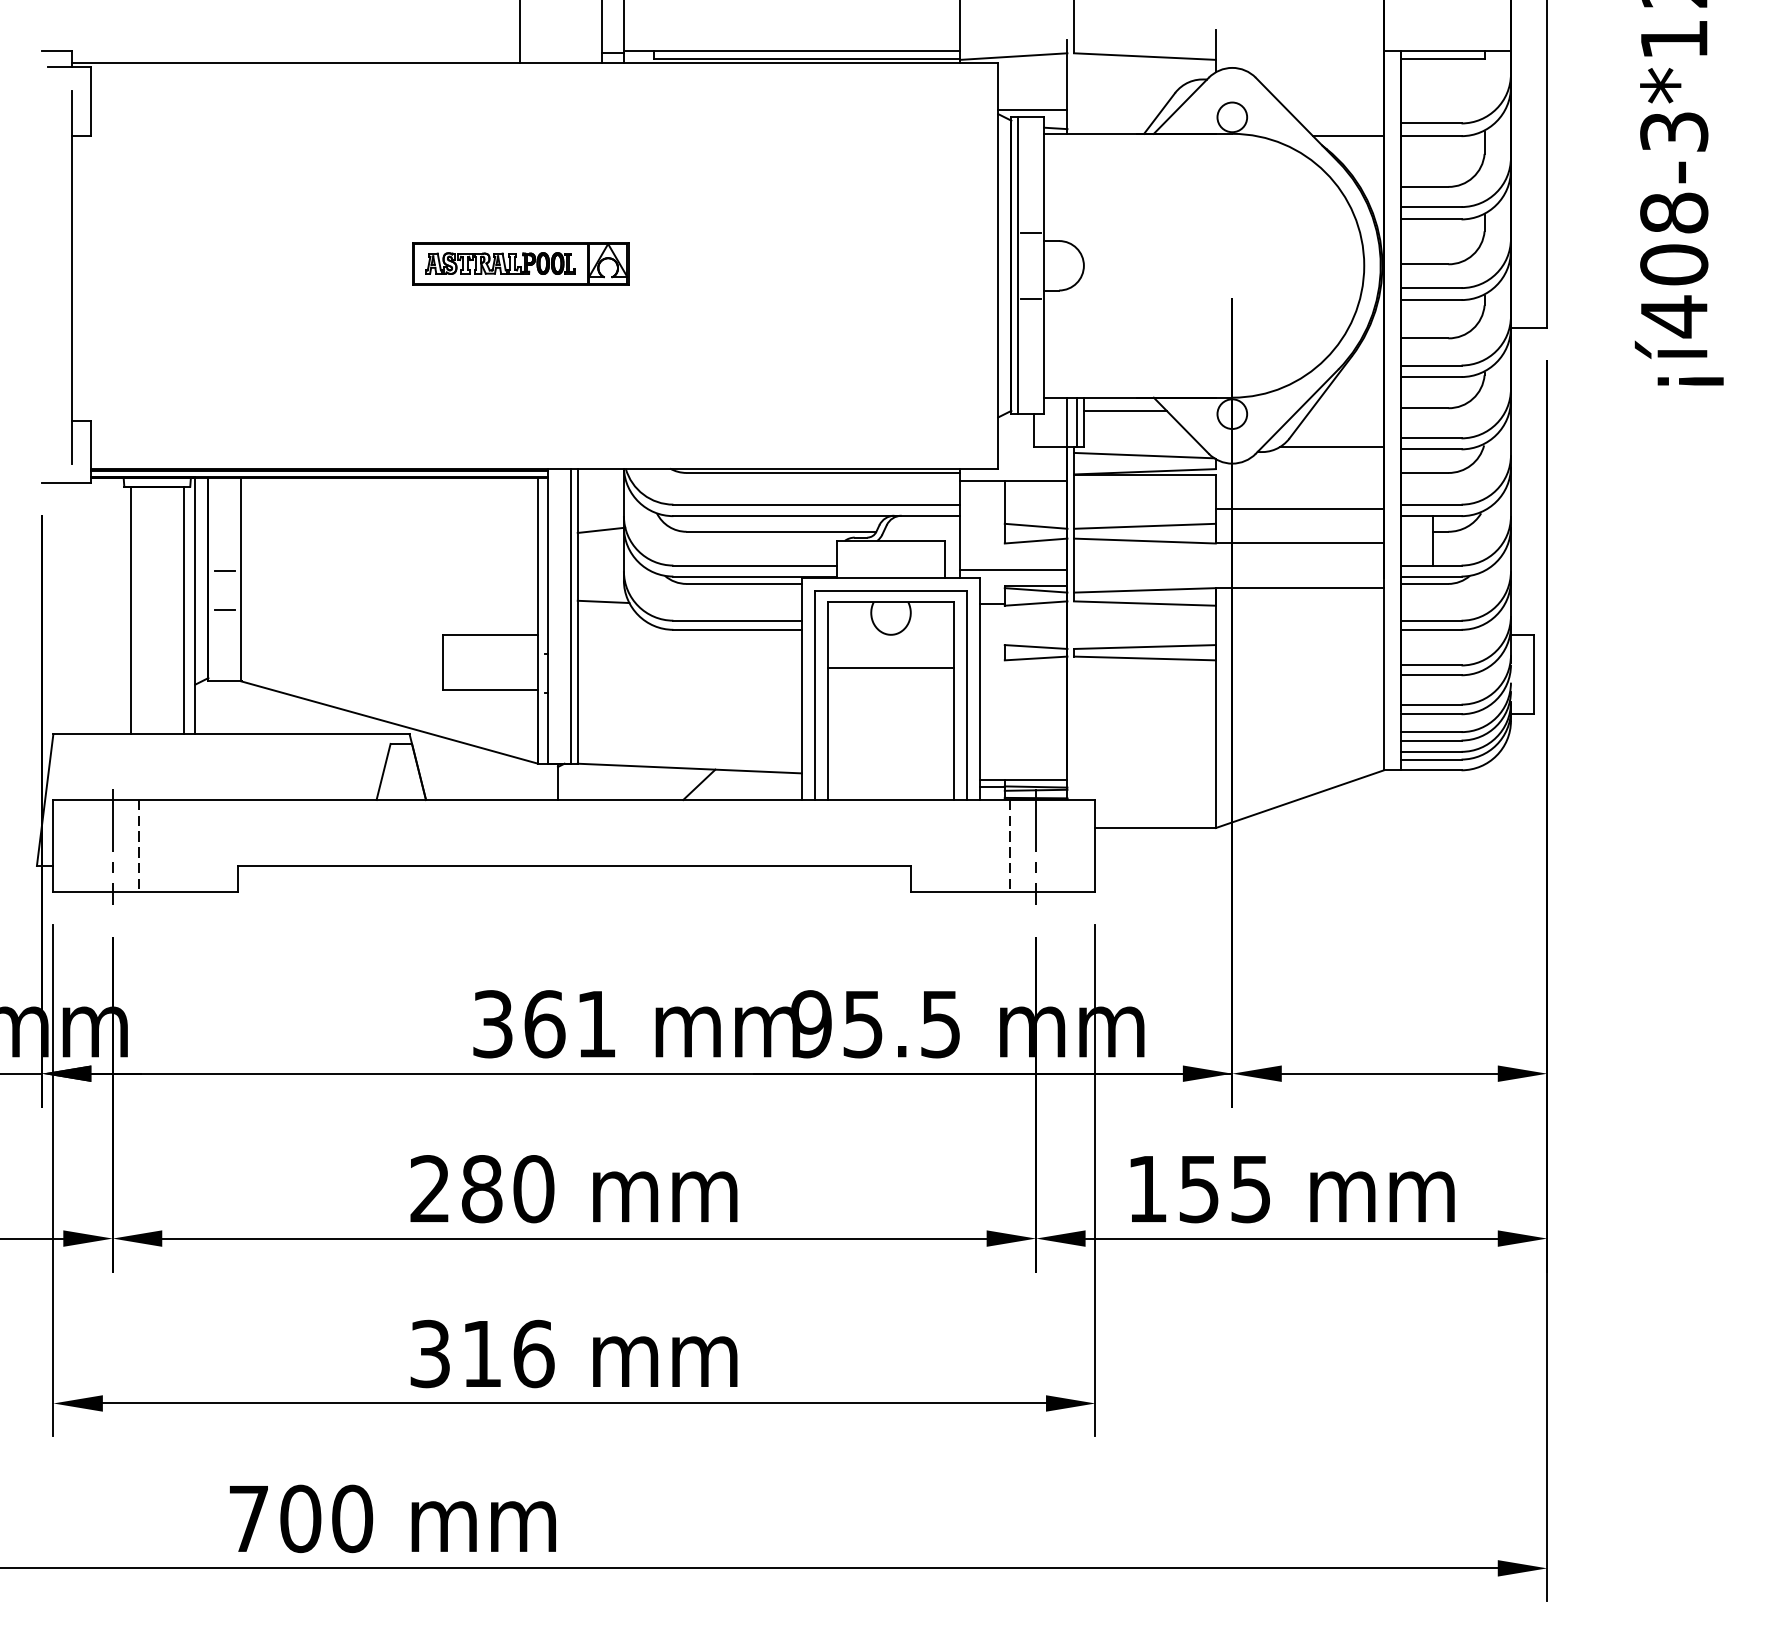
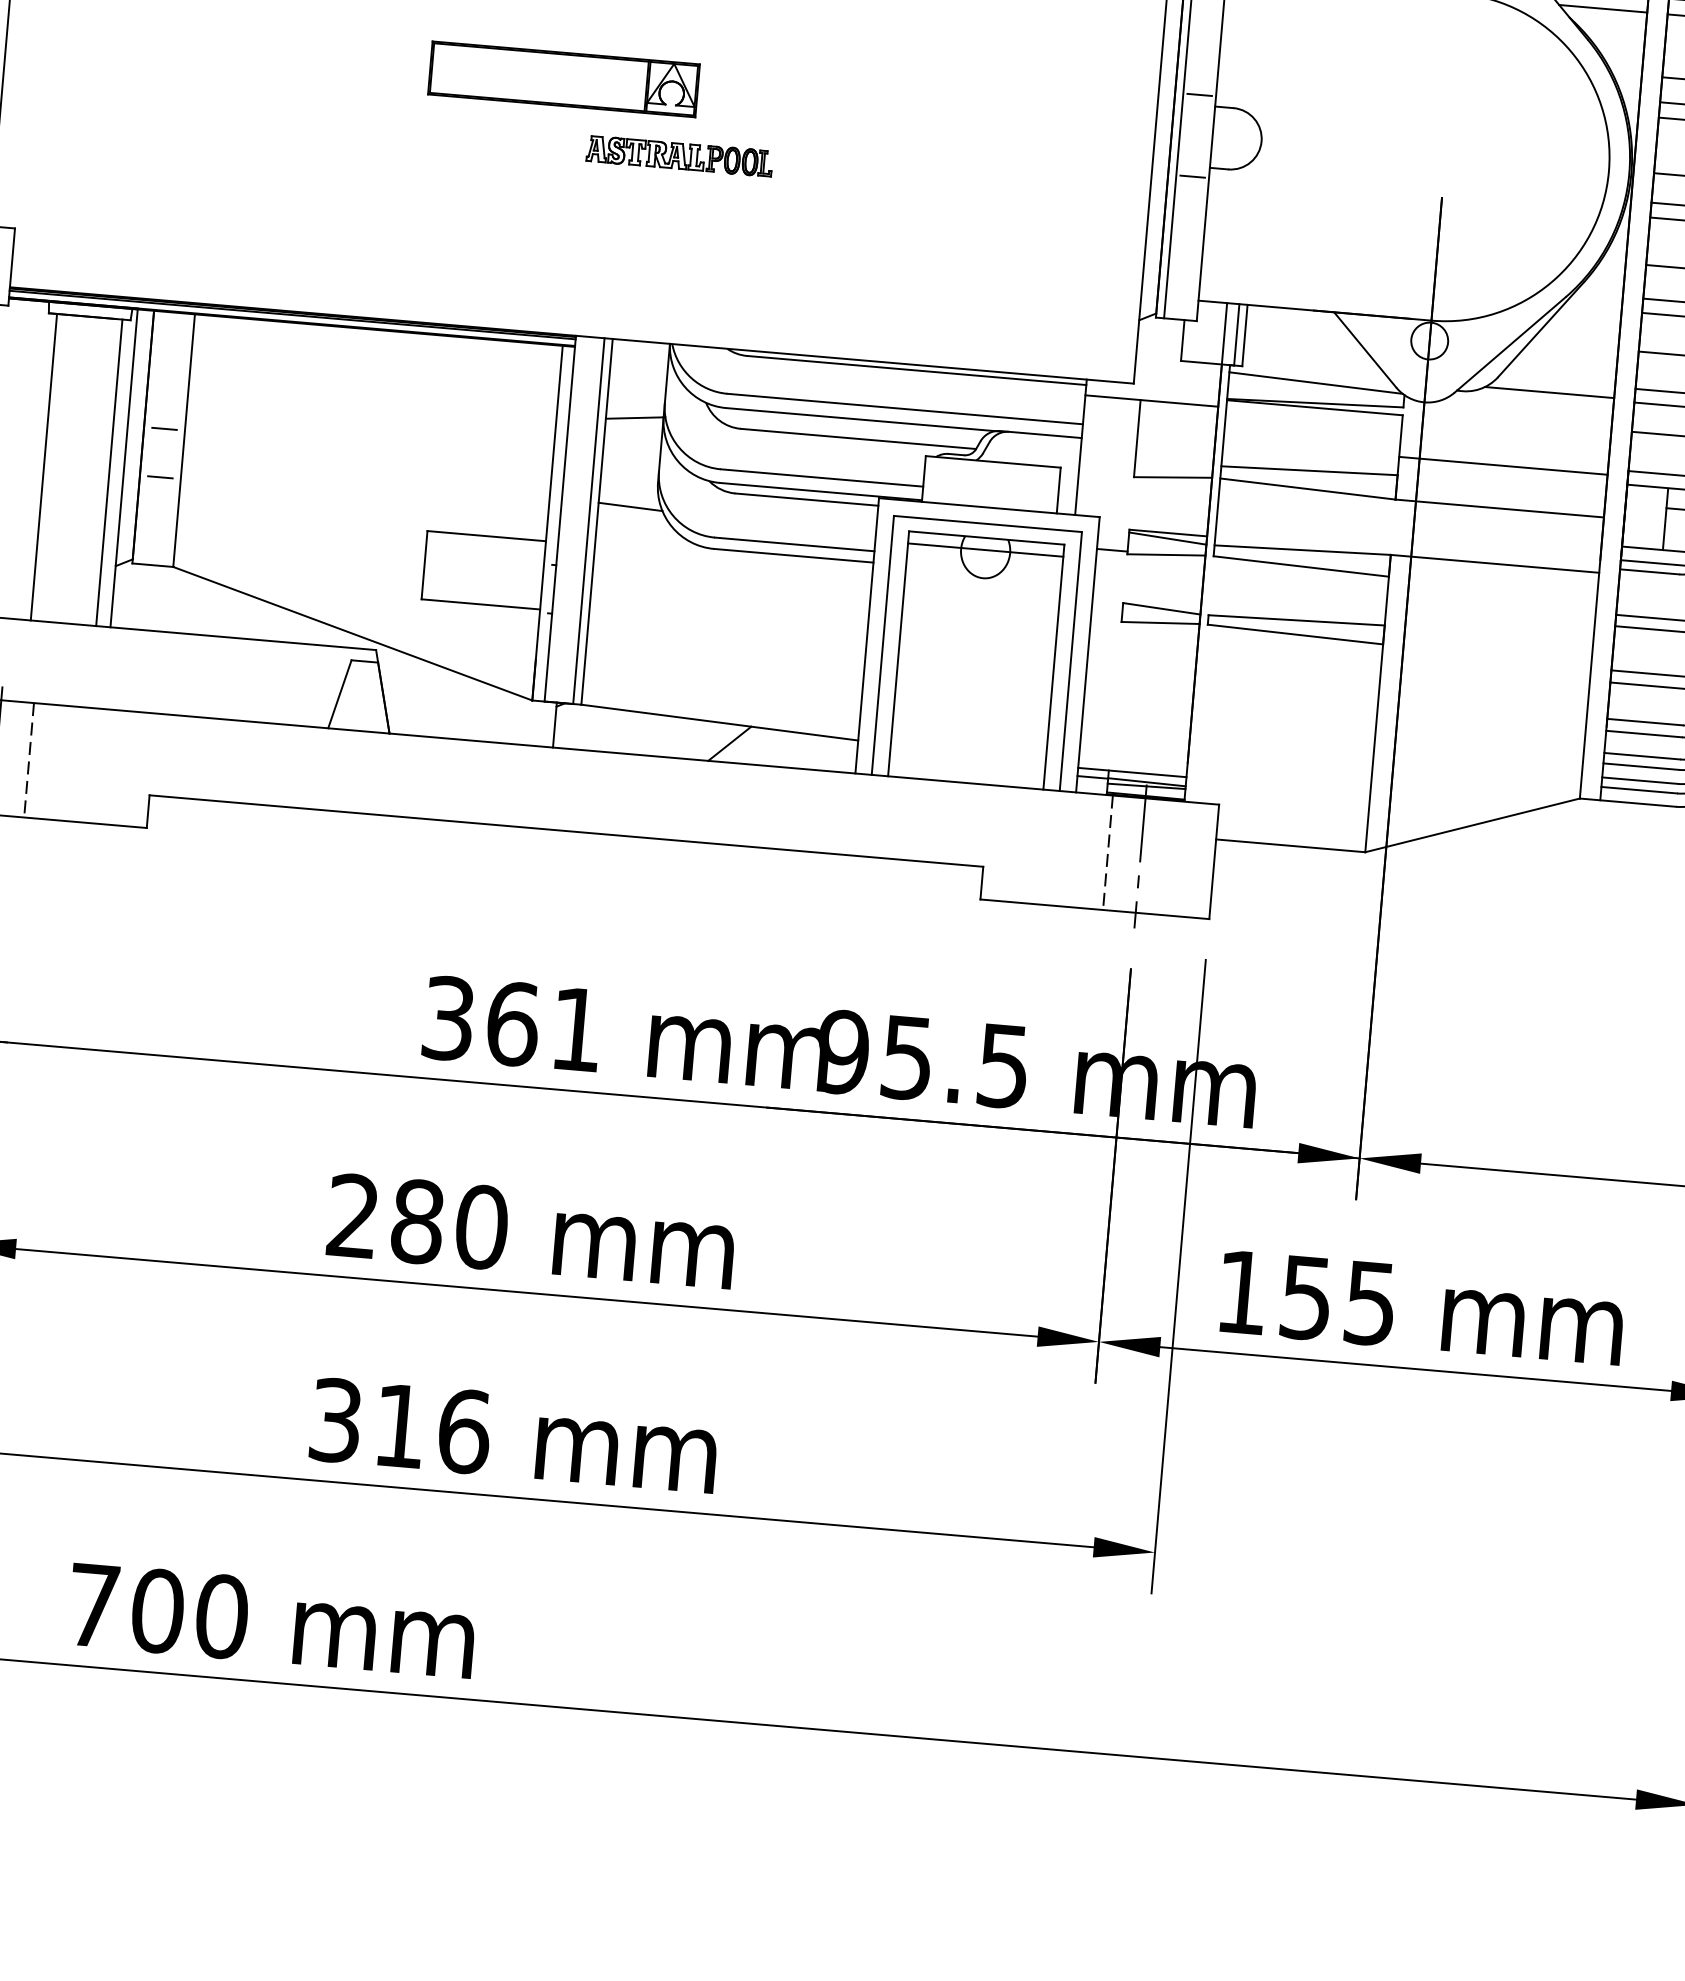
part: (500, 263) -> (679, 156), moved
line: (1124, 410) -> (1296, 325), removed
line: (1035, 525) -> (1173, 458), removed
line: (1013, 570) -> (1141, 511), removed
line: (890, 668) -> (985, 550), moved

